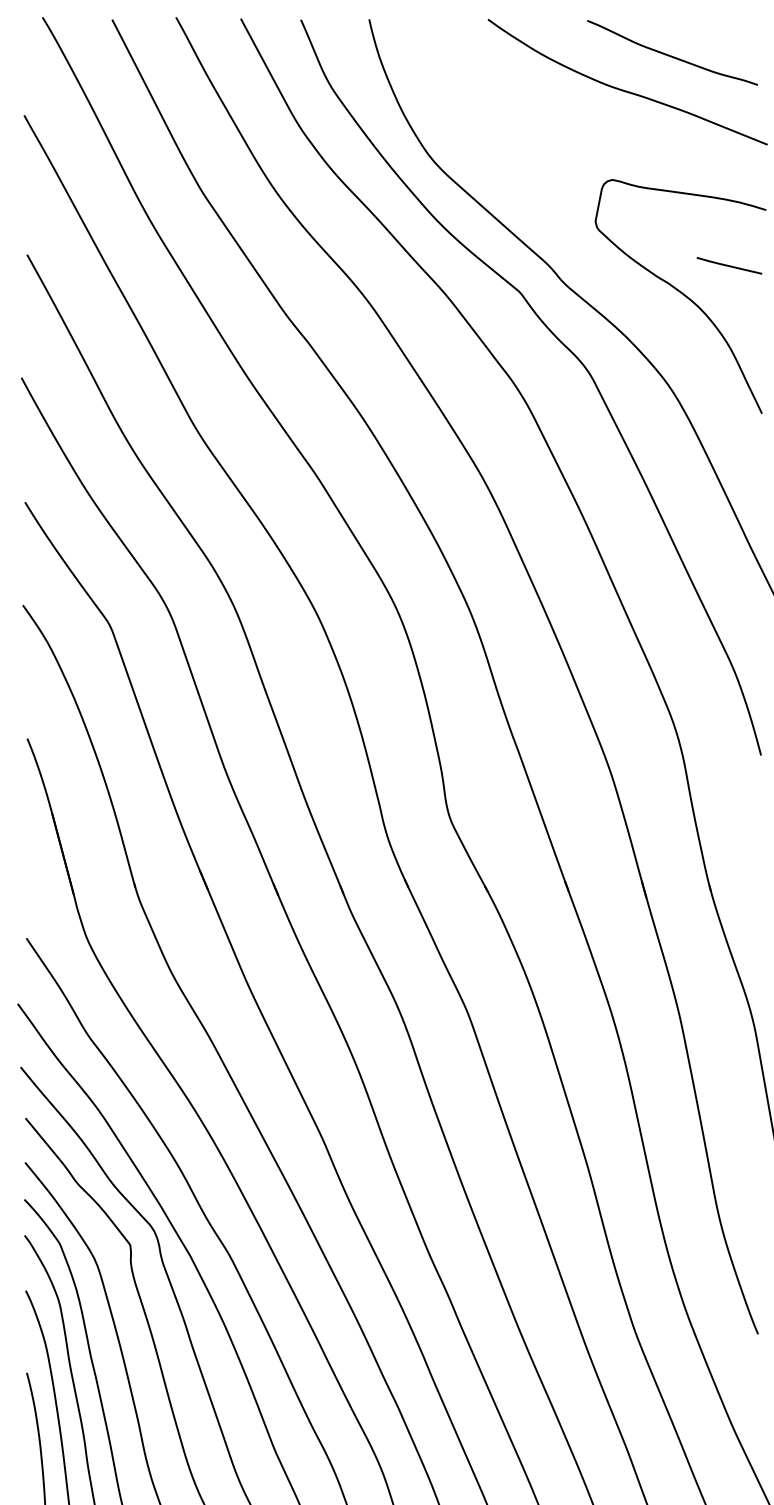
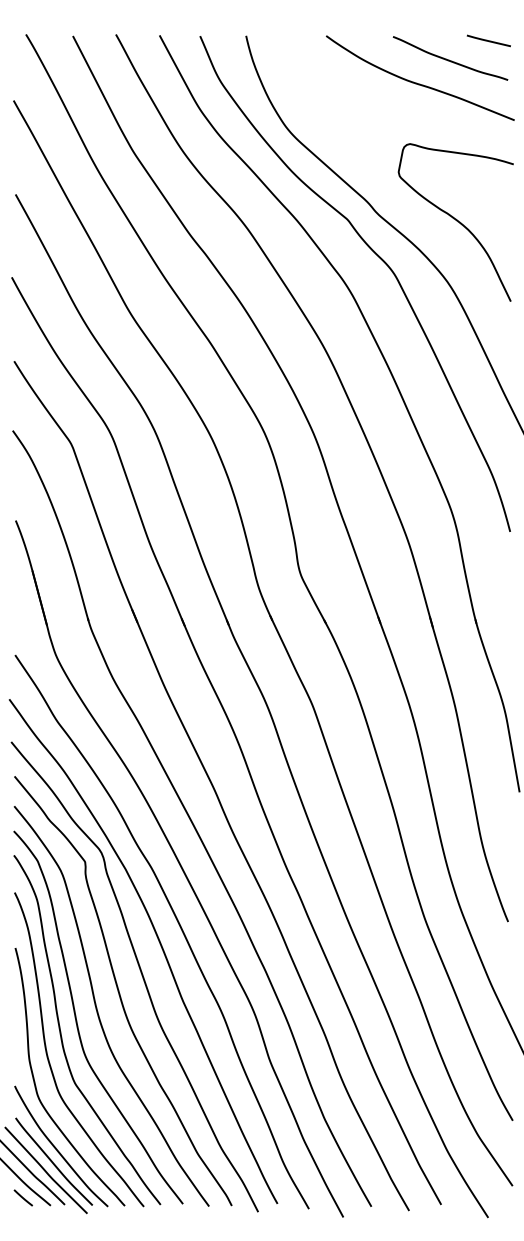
line: (728, 265) -> (488, 40), moved

